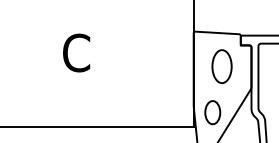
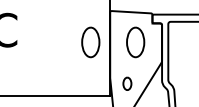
part: (171, 66) -> (90, 42), added
part: (212, 112) -> (127, 83), size x0.6

